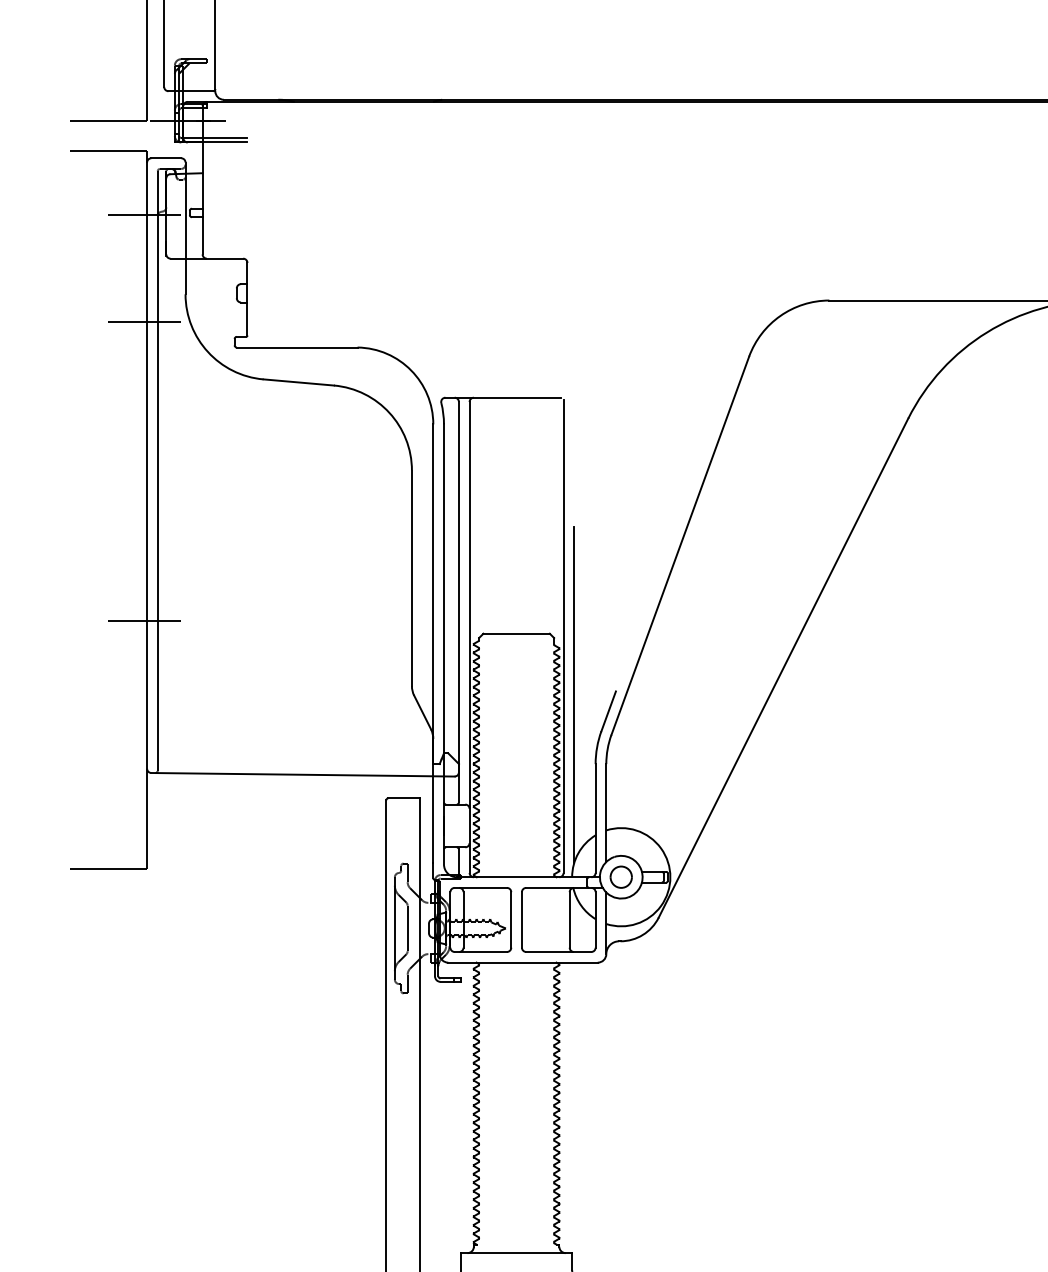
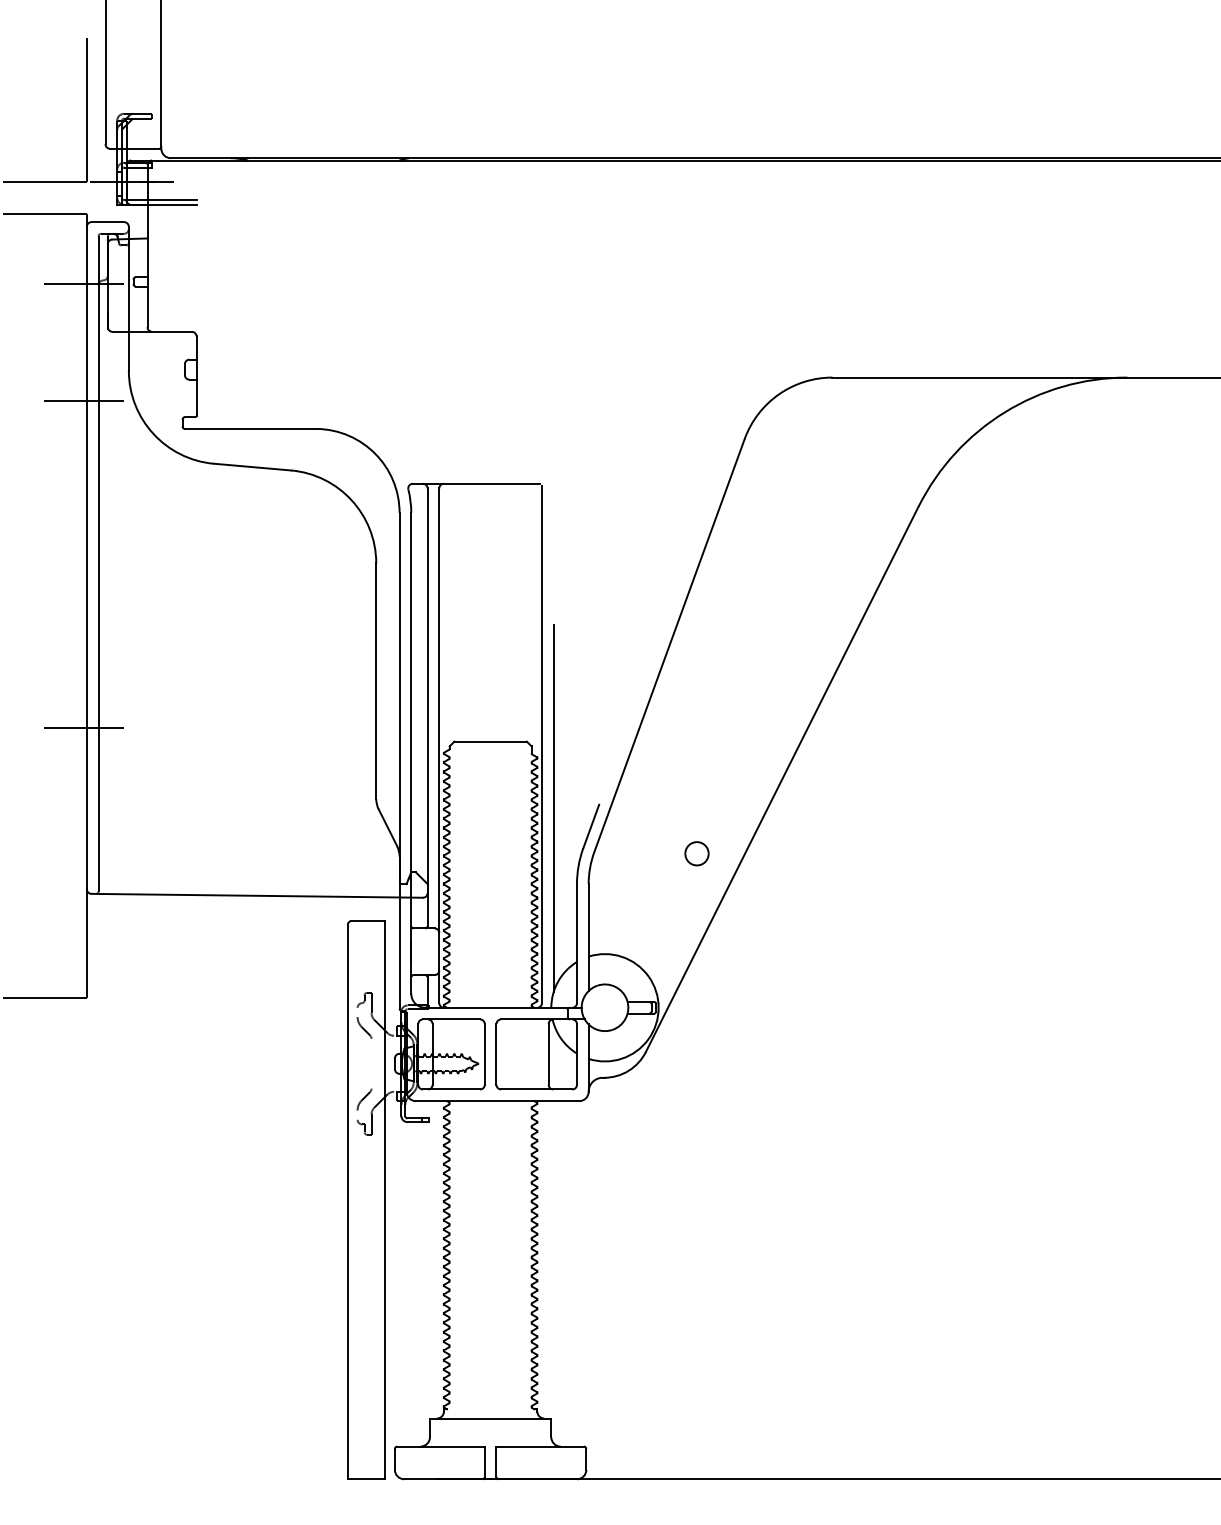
part: (620, 876) -> (696, 853), moved
line: (394, 928) -> (357, 1063), removed
line: (407, 928) -> (371, 1063), removed

